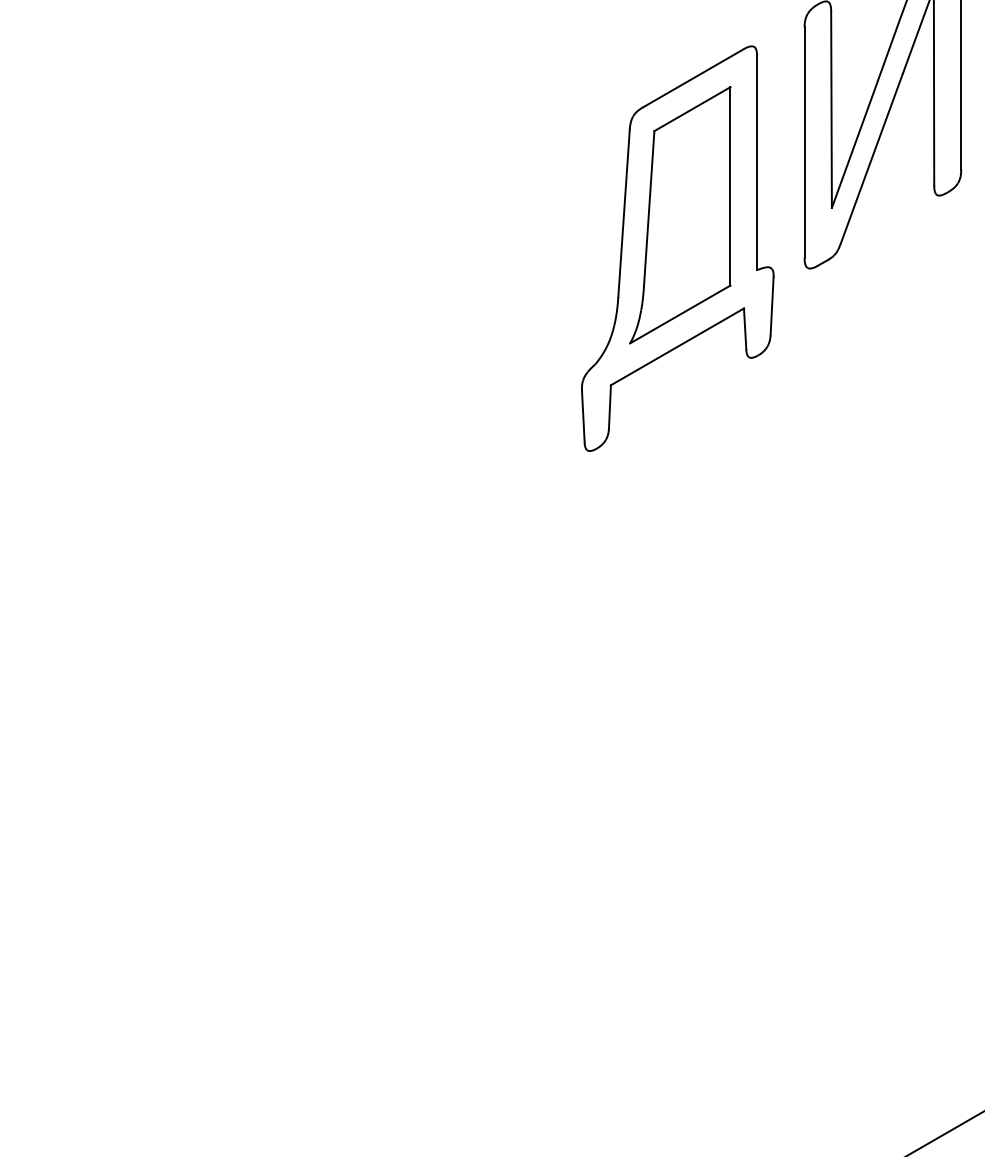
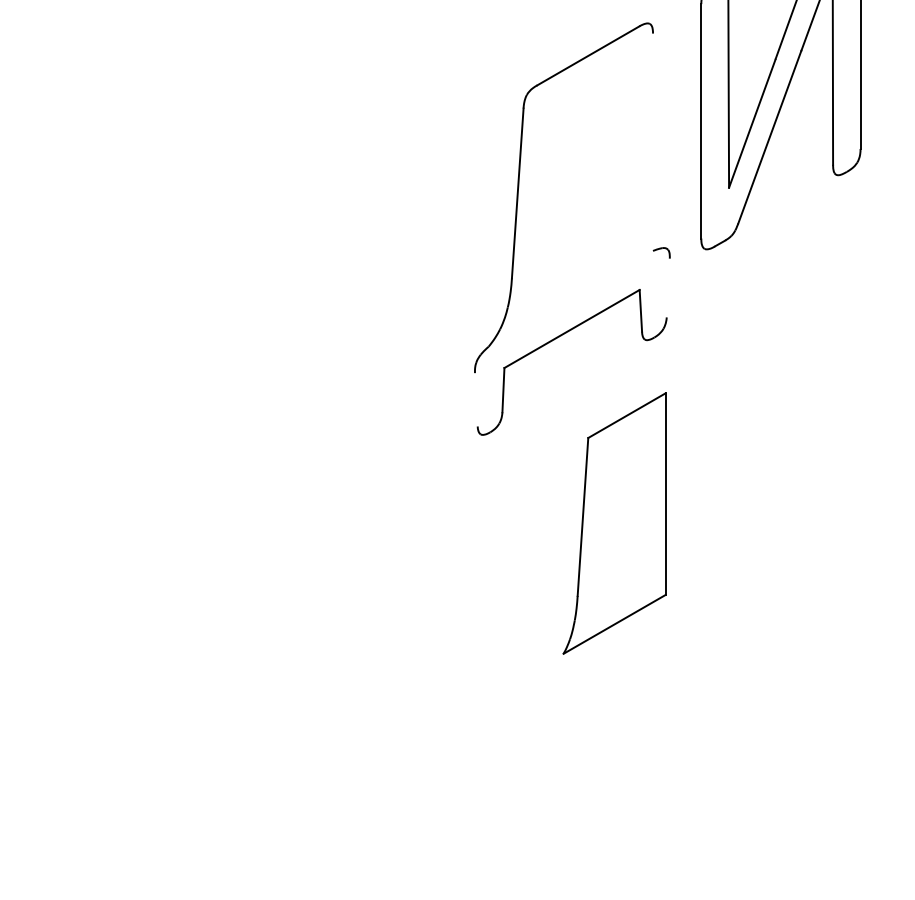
line: (757, 163) -> (653, 142), removed
part: (680, 215) -> (614, 523), moved
line: (771, 306) -> (667, 287), removed
line: (582, 416) -> (475, 399), removed

